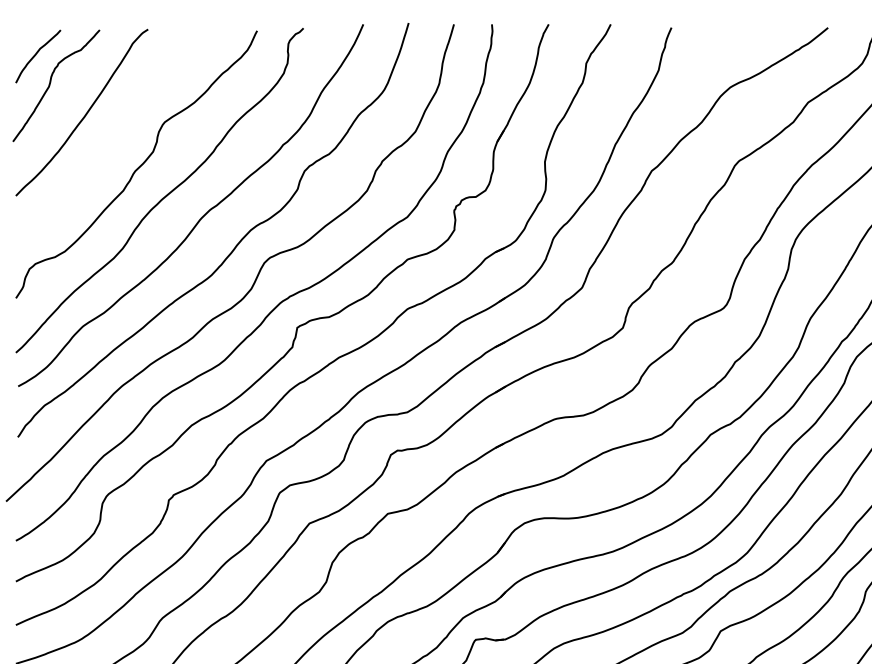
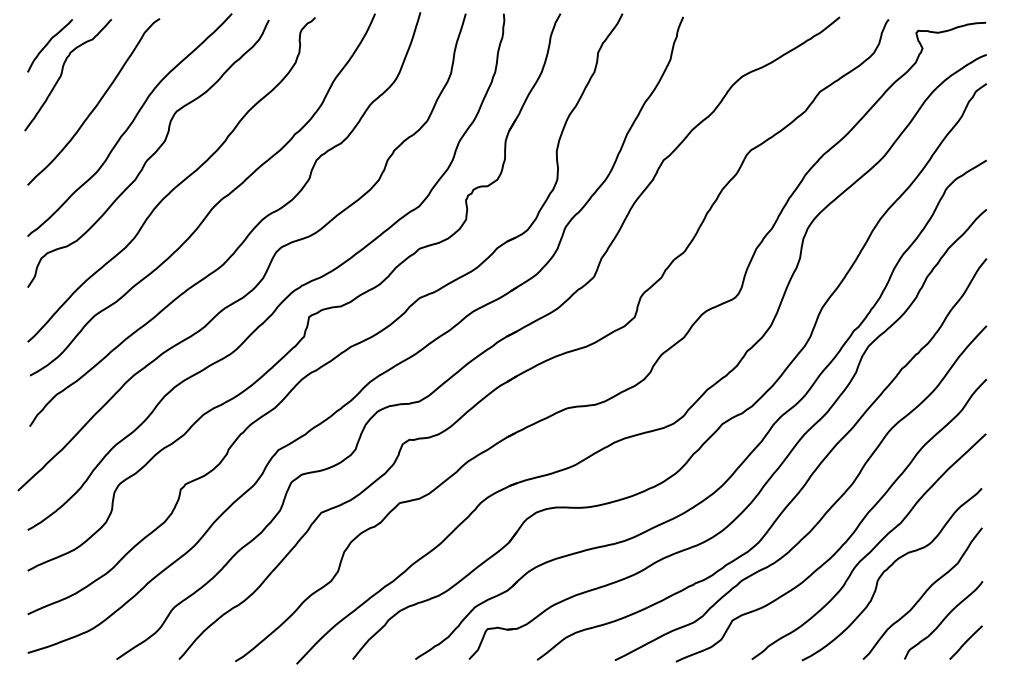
curve: (117, 135) -> (129, 124), added

